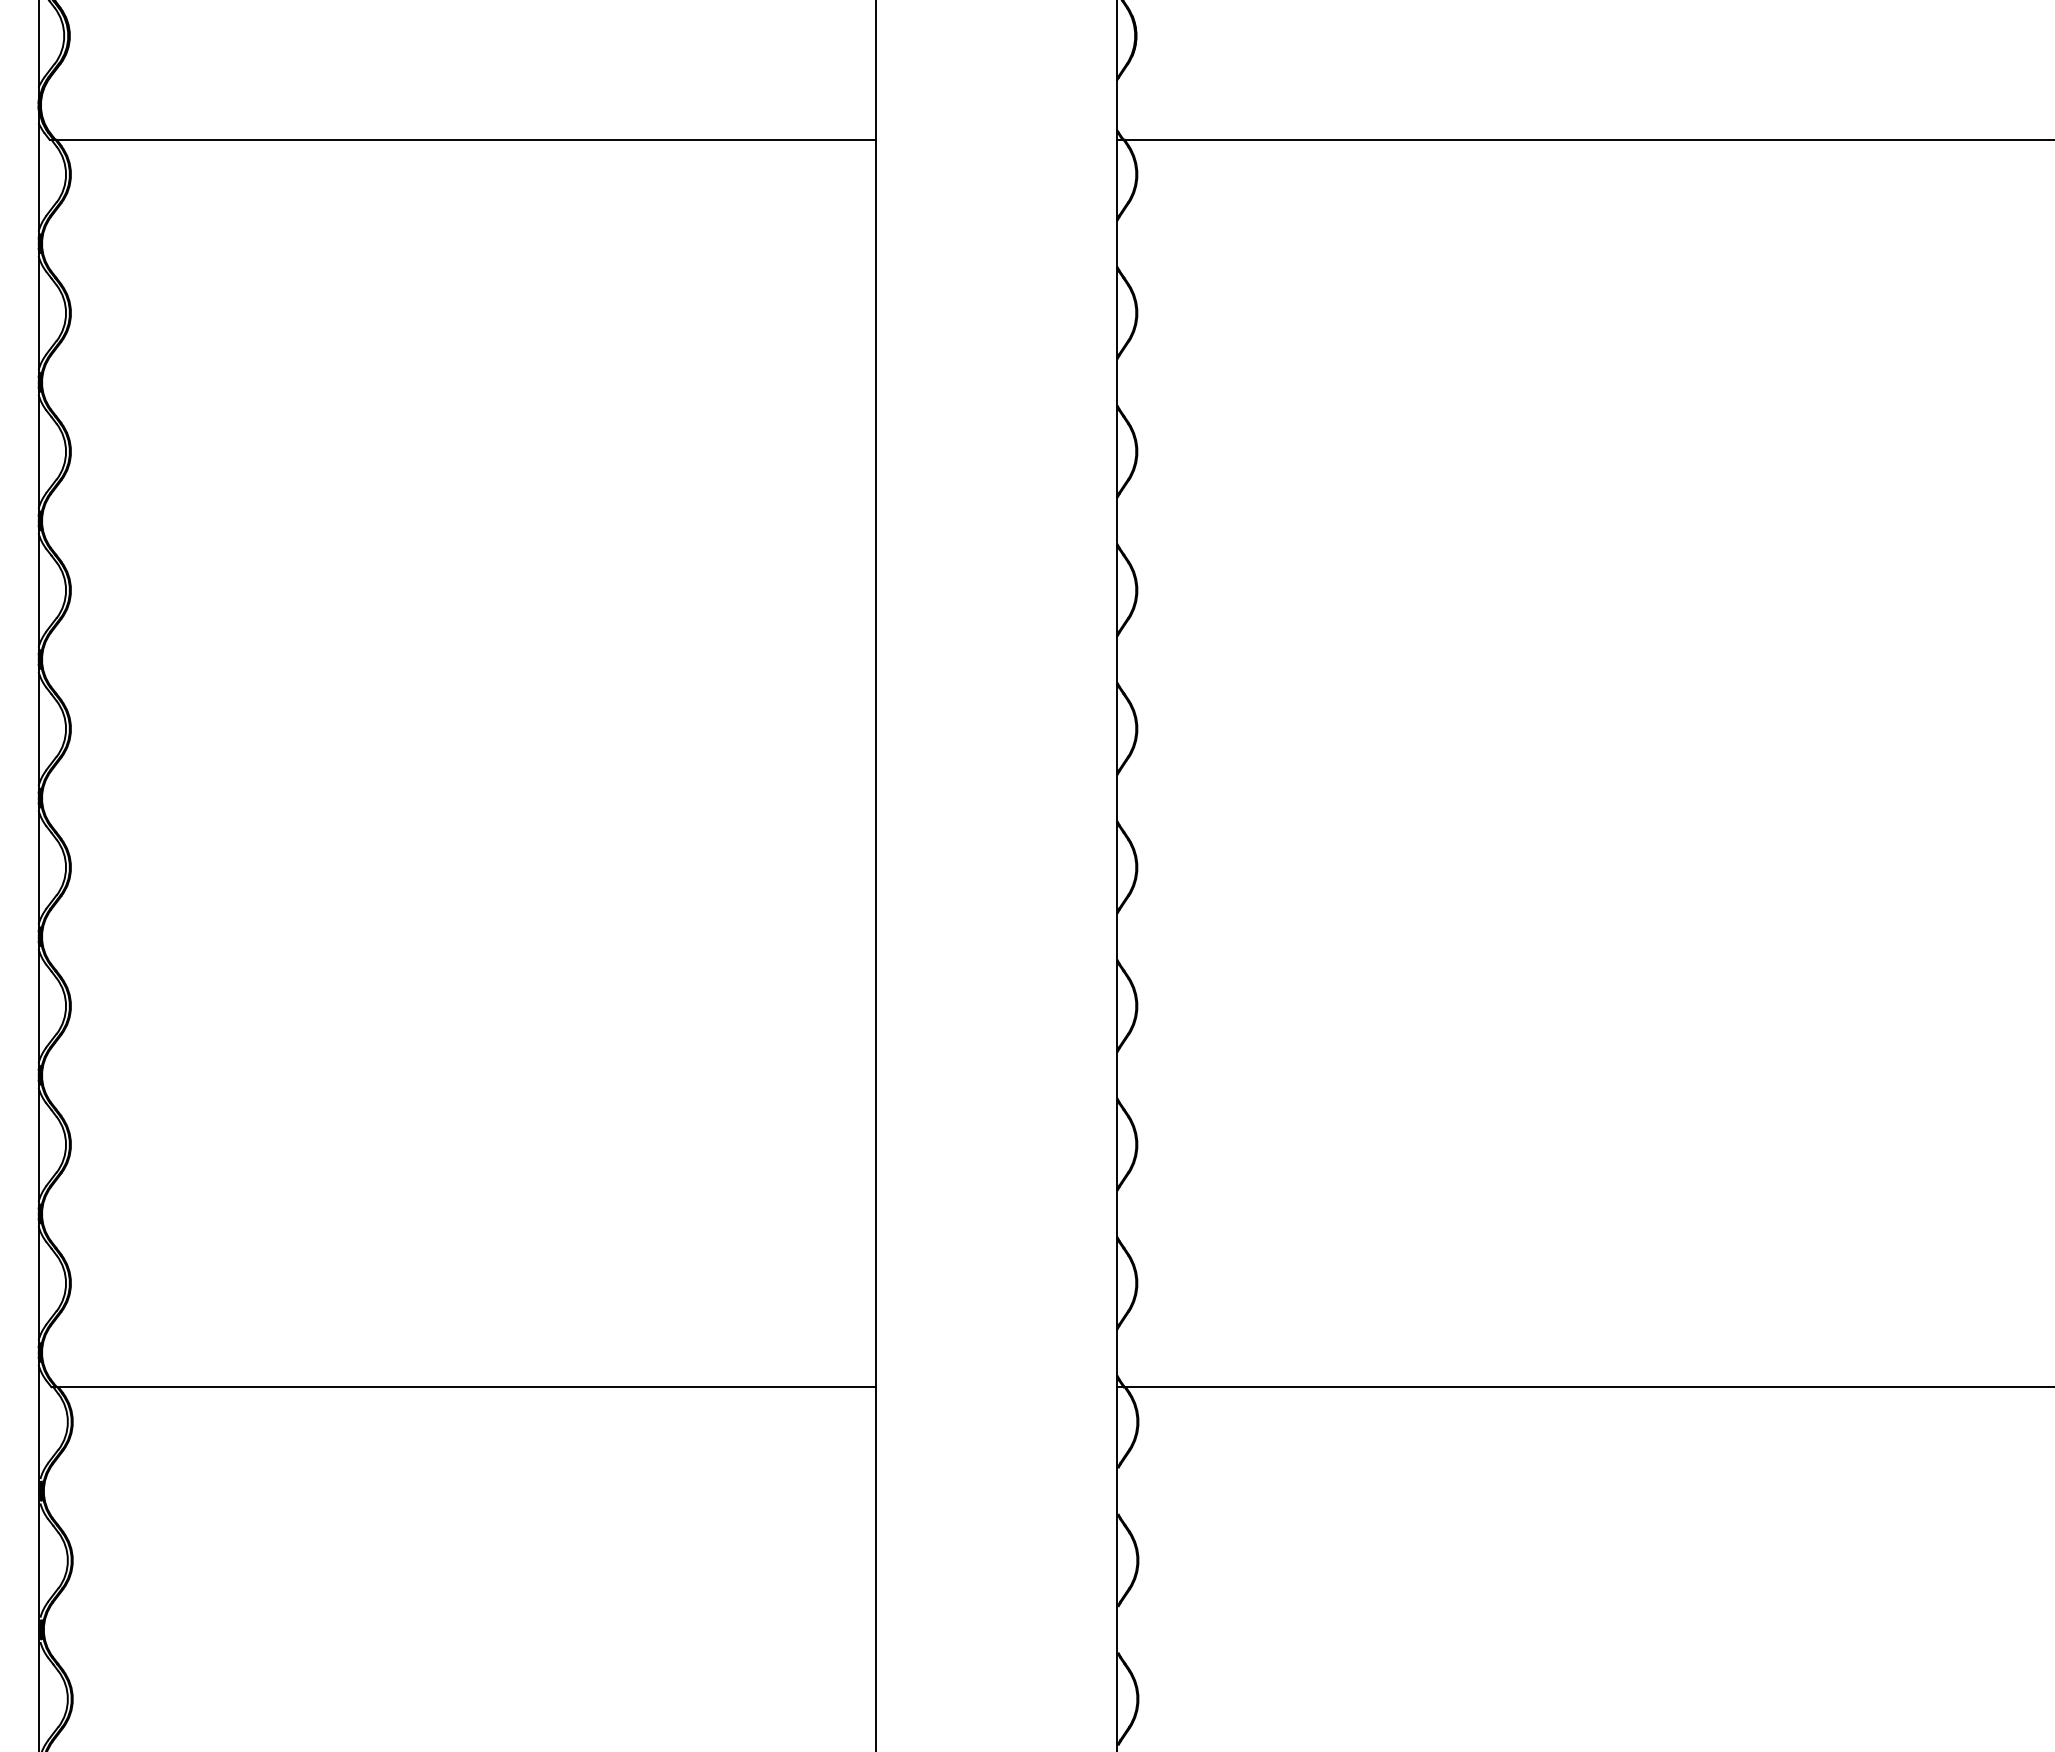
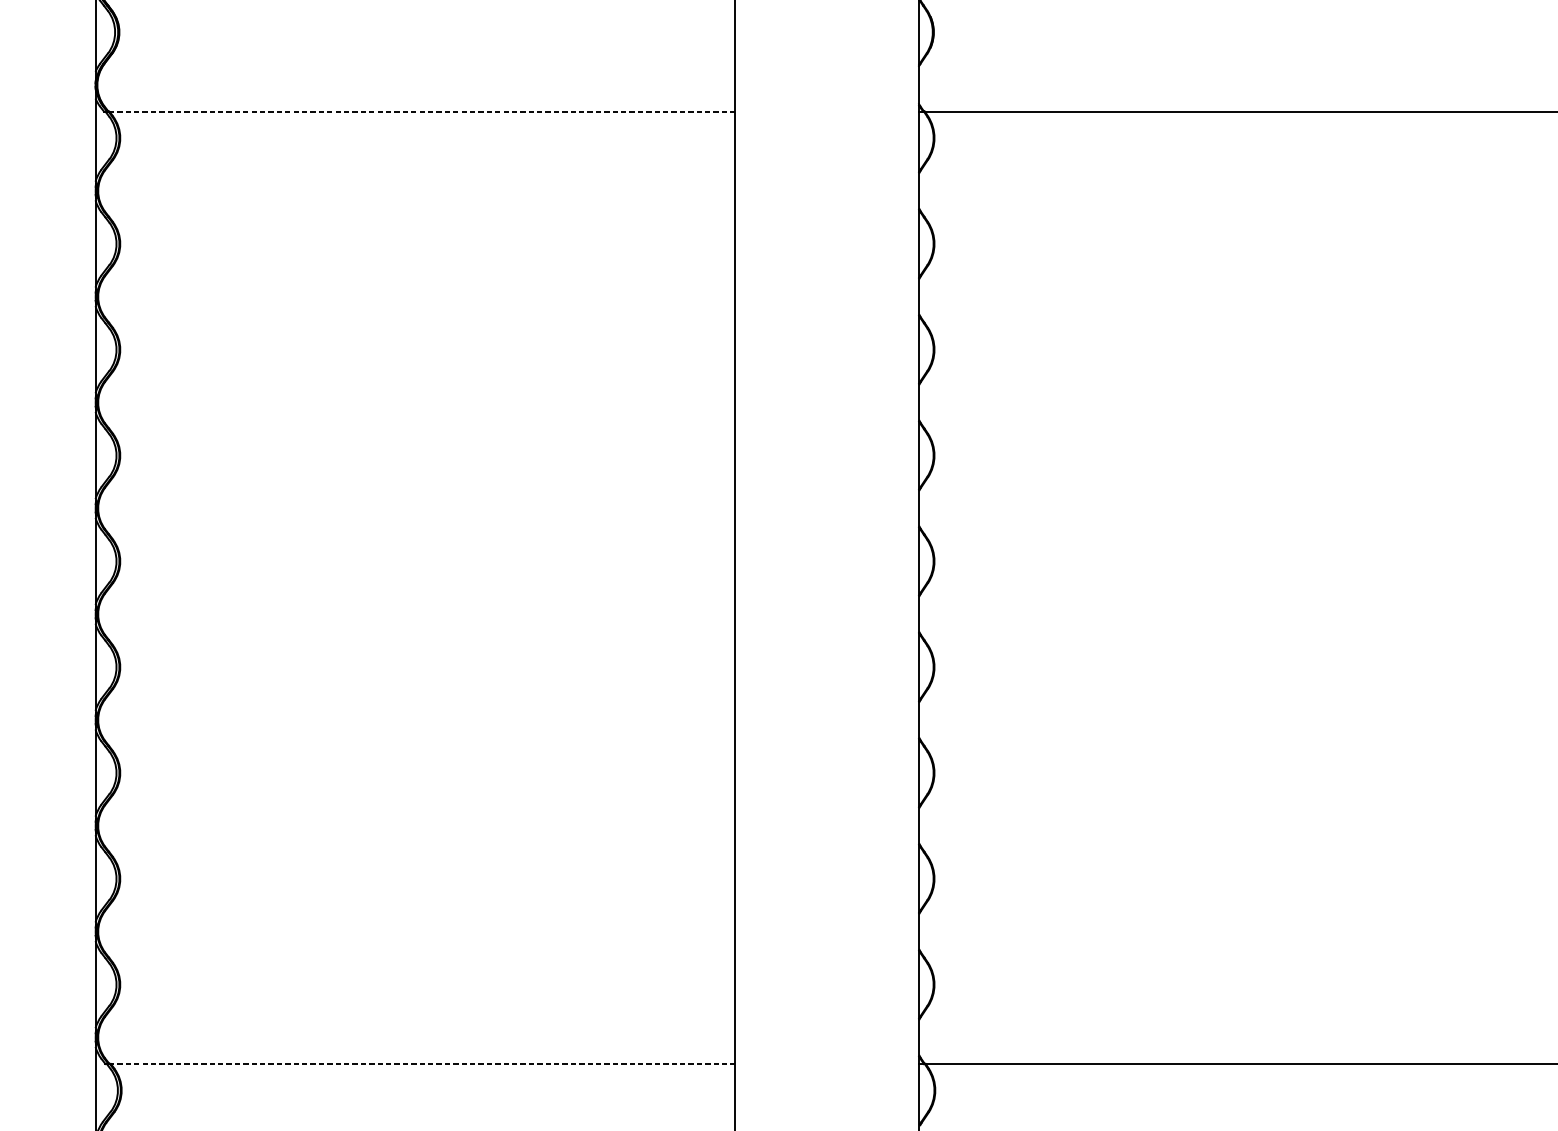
line: (466, 139) -> (422, 111), solid -> dashed
line: (466, 1387) -> (422, 1064), solid -> dashed

